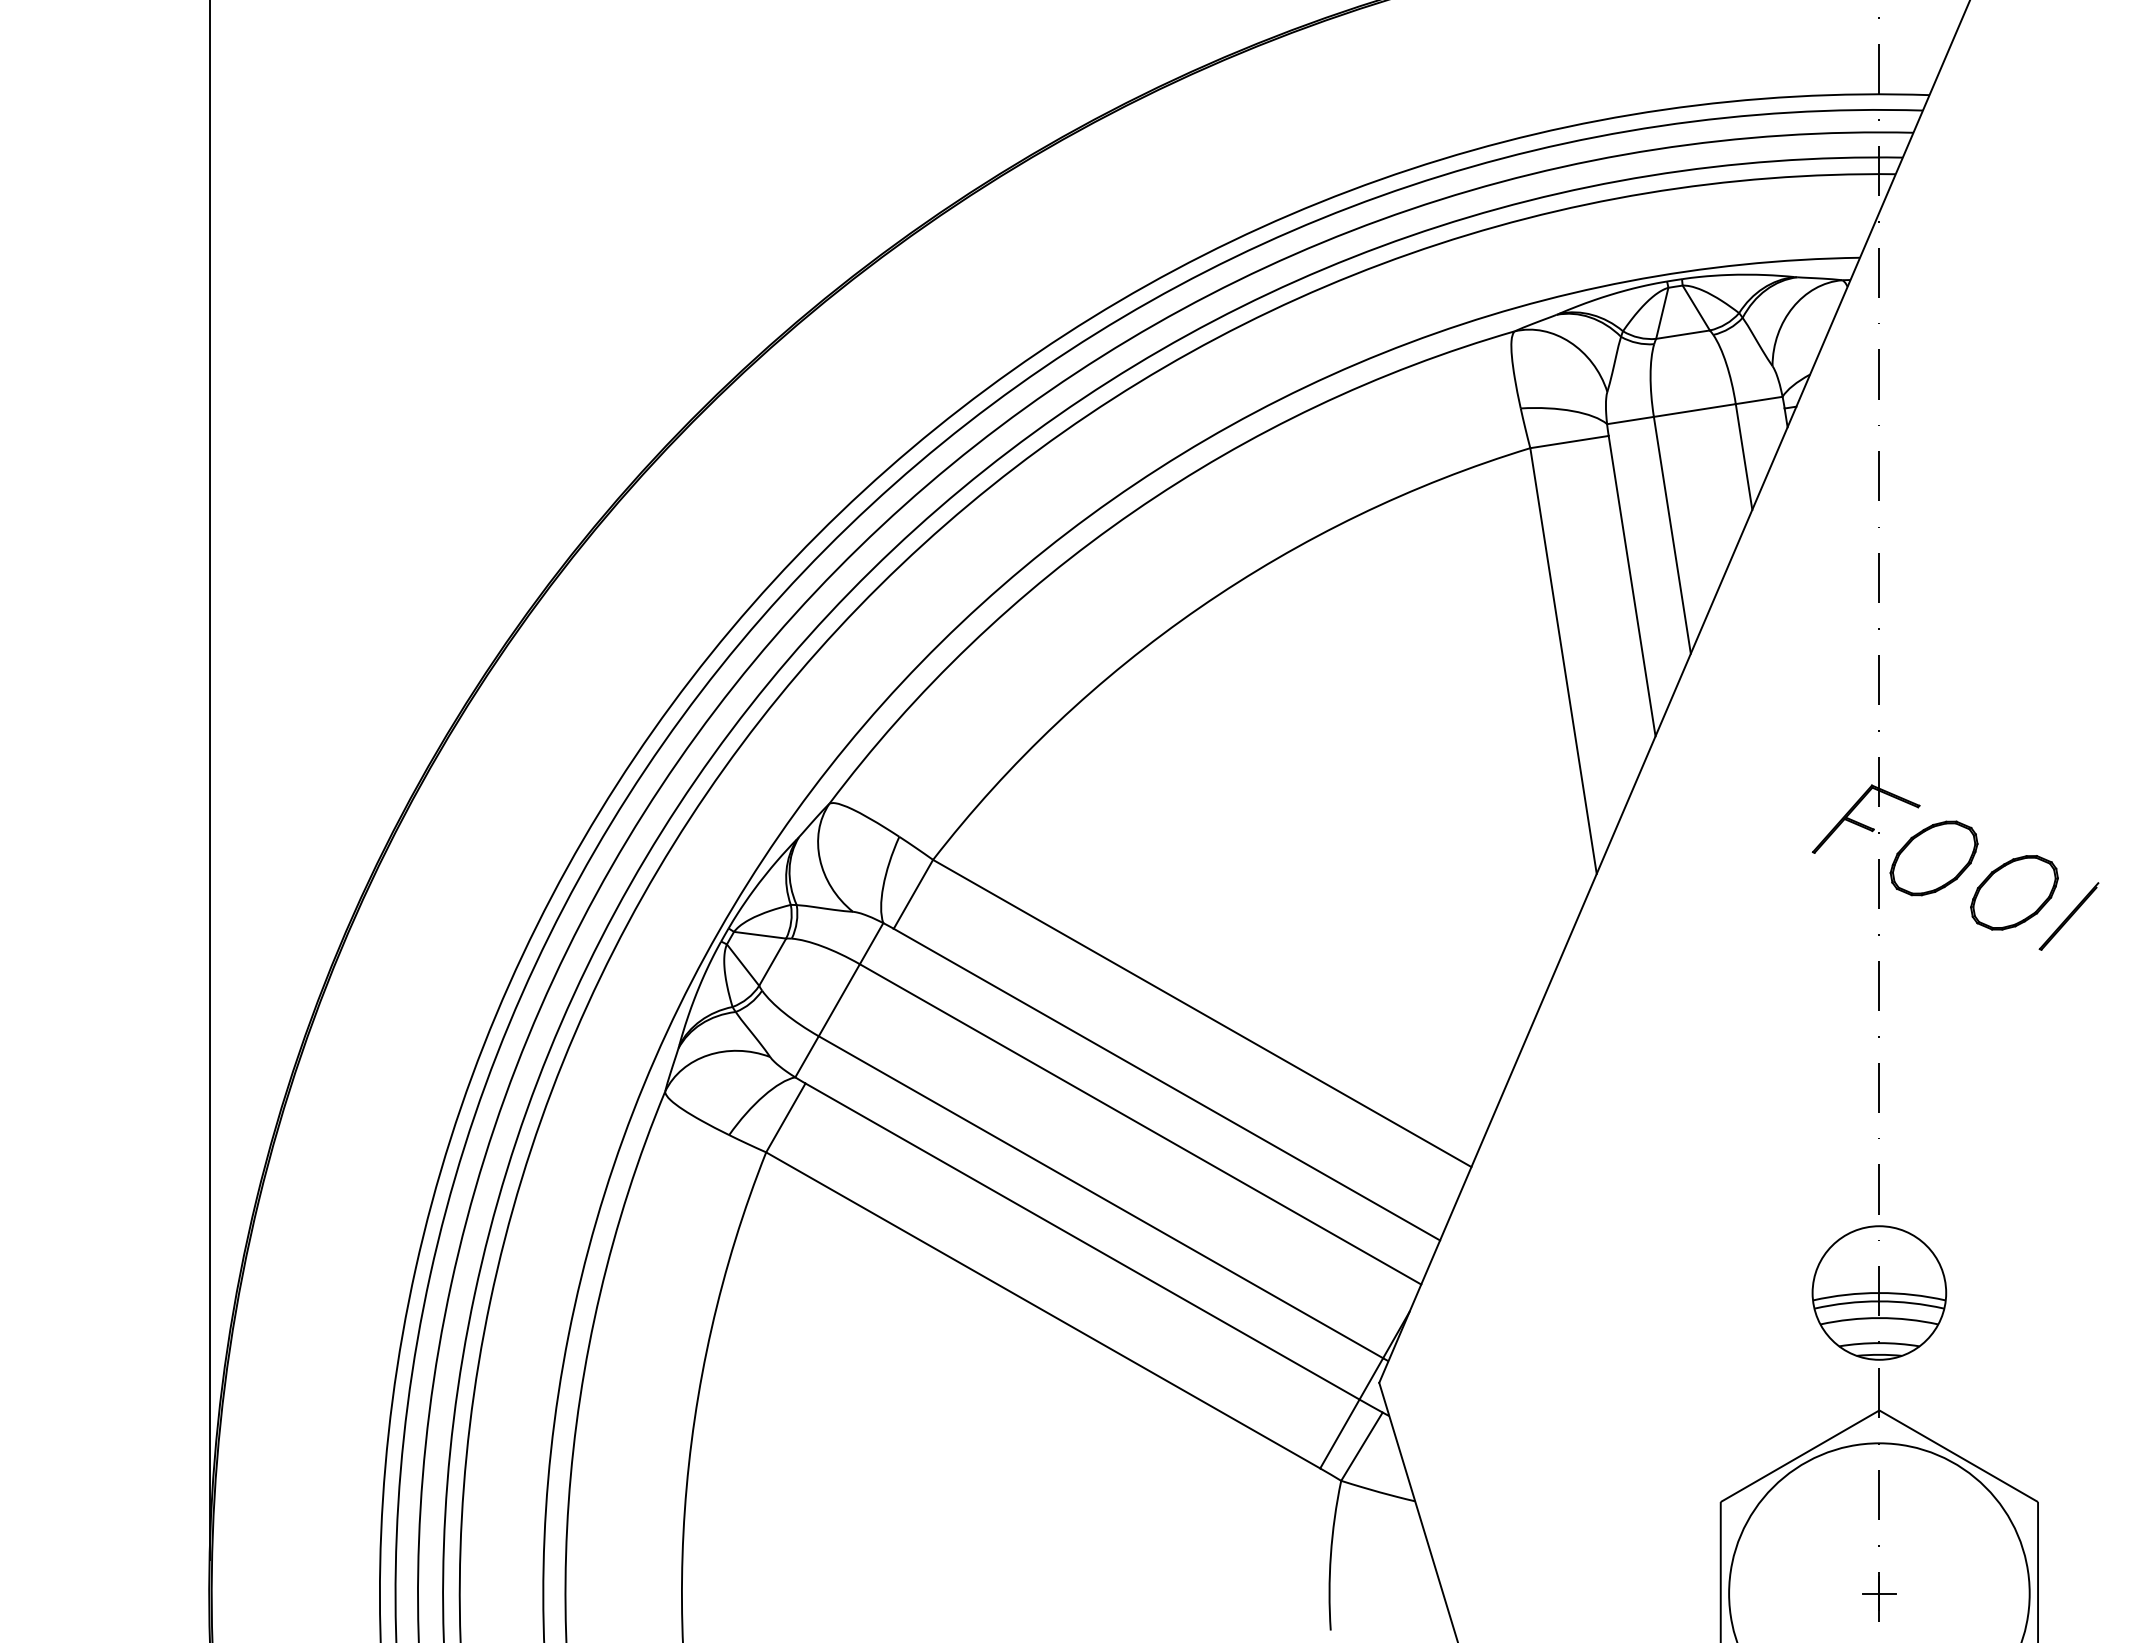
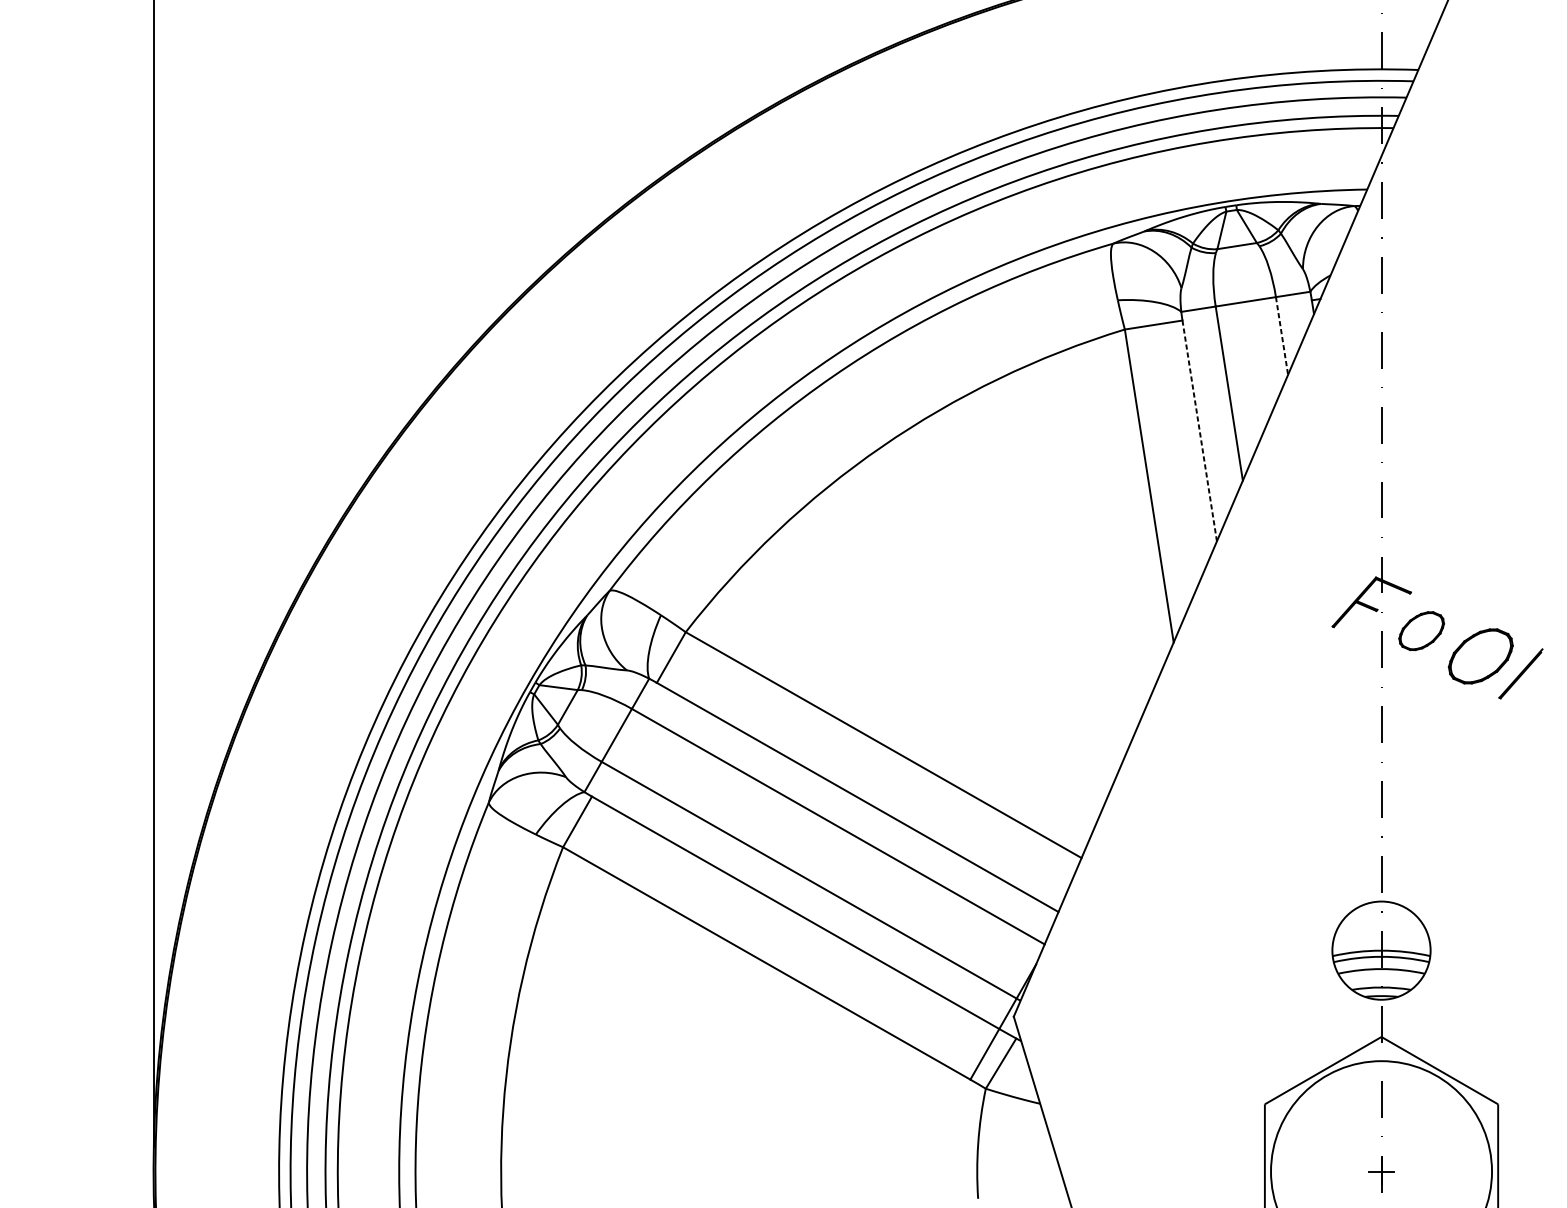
line: (1744, 456) -> (1282, 335), solid -> dashed
line: (1632, 586) -> (1199, 431), solid -> dashed
part: (1933, 858) -> (1421, 631), size x0.7

